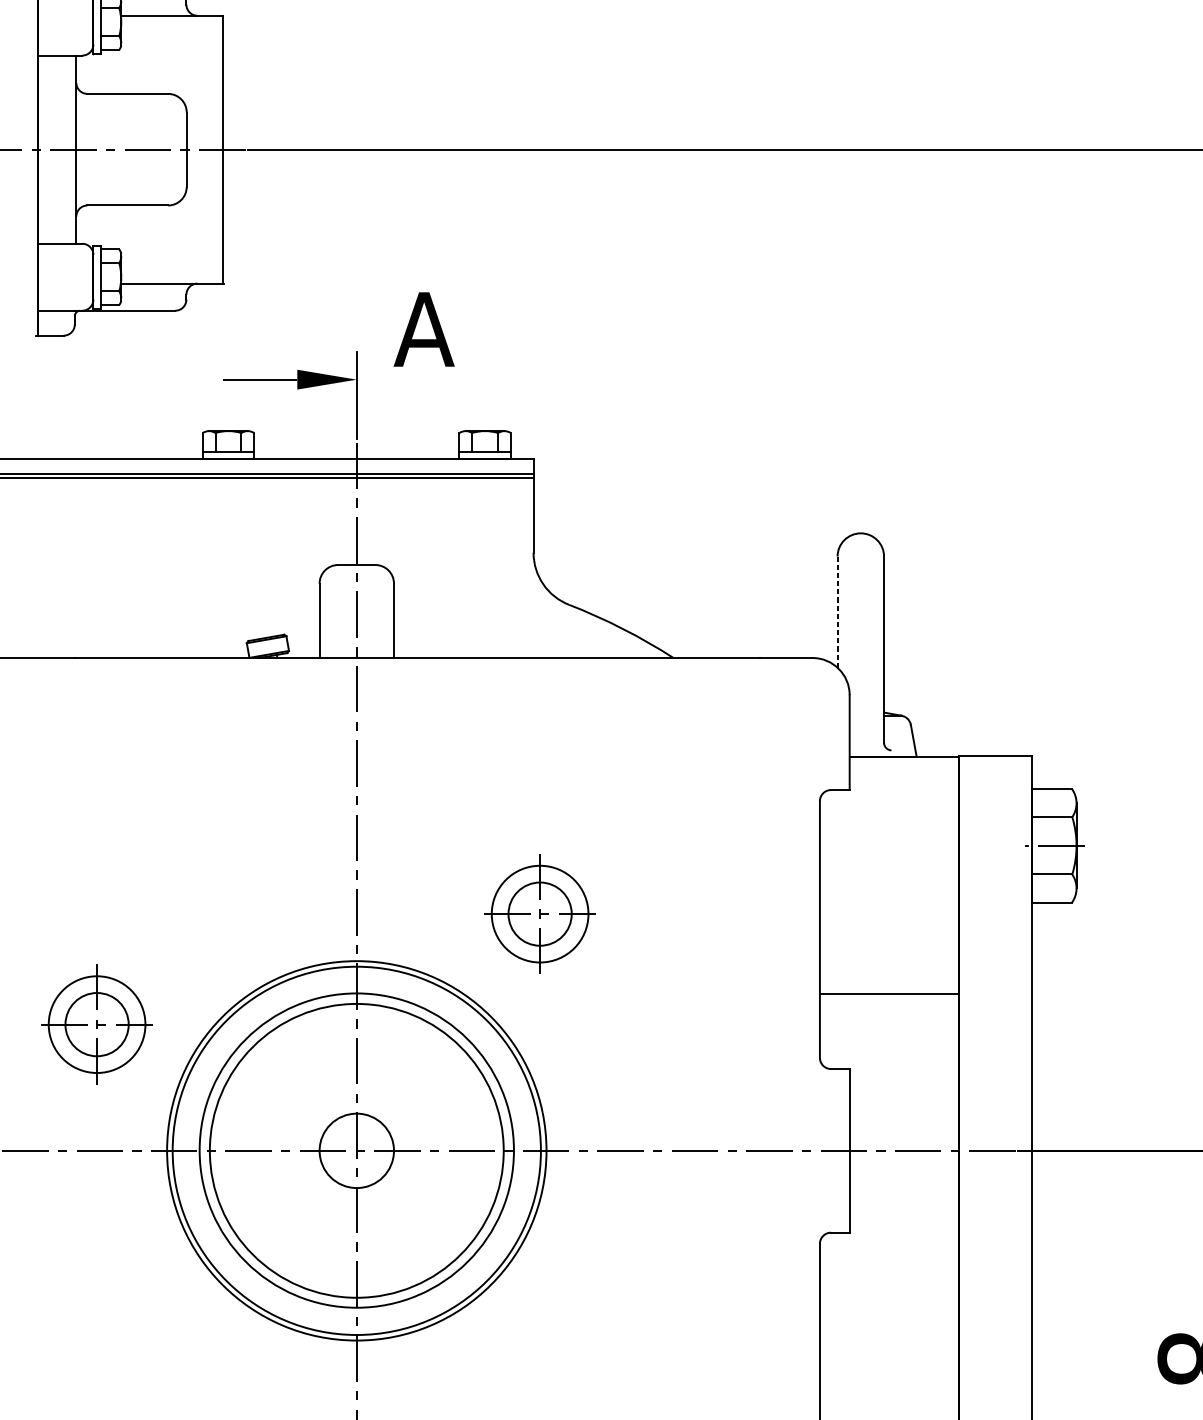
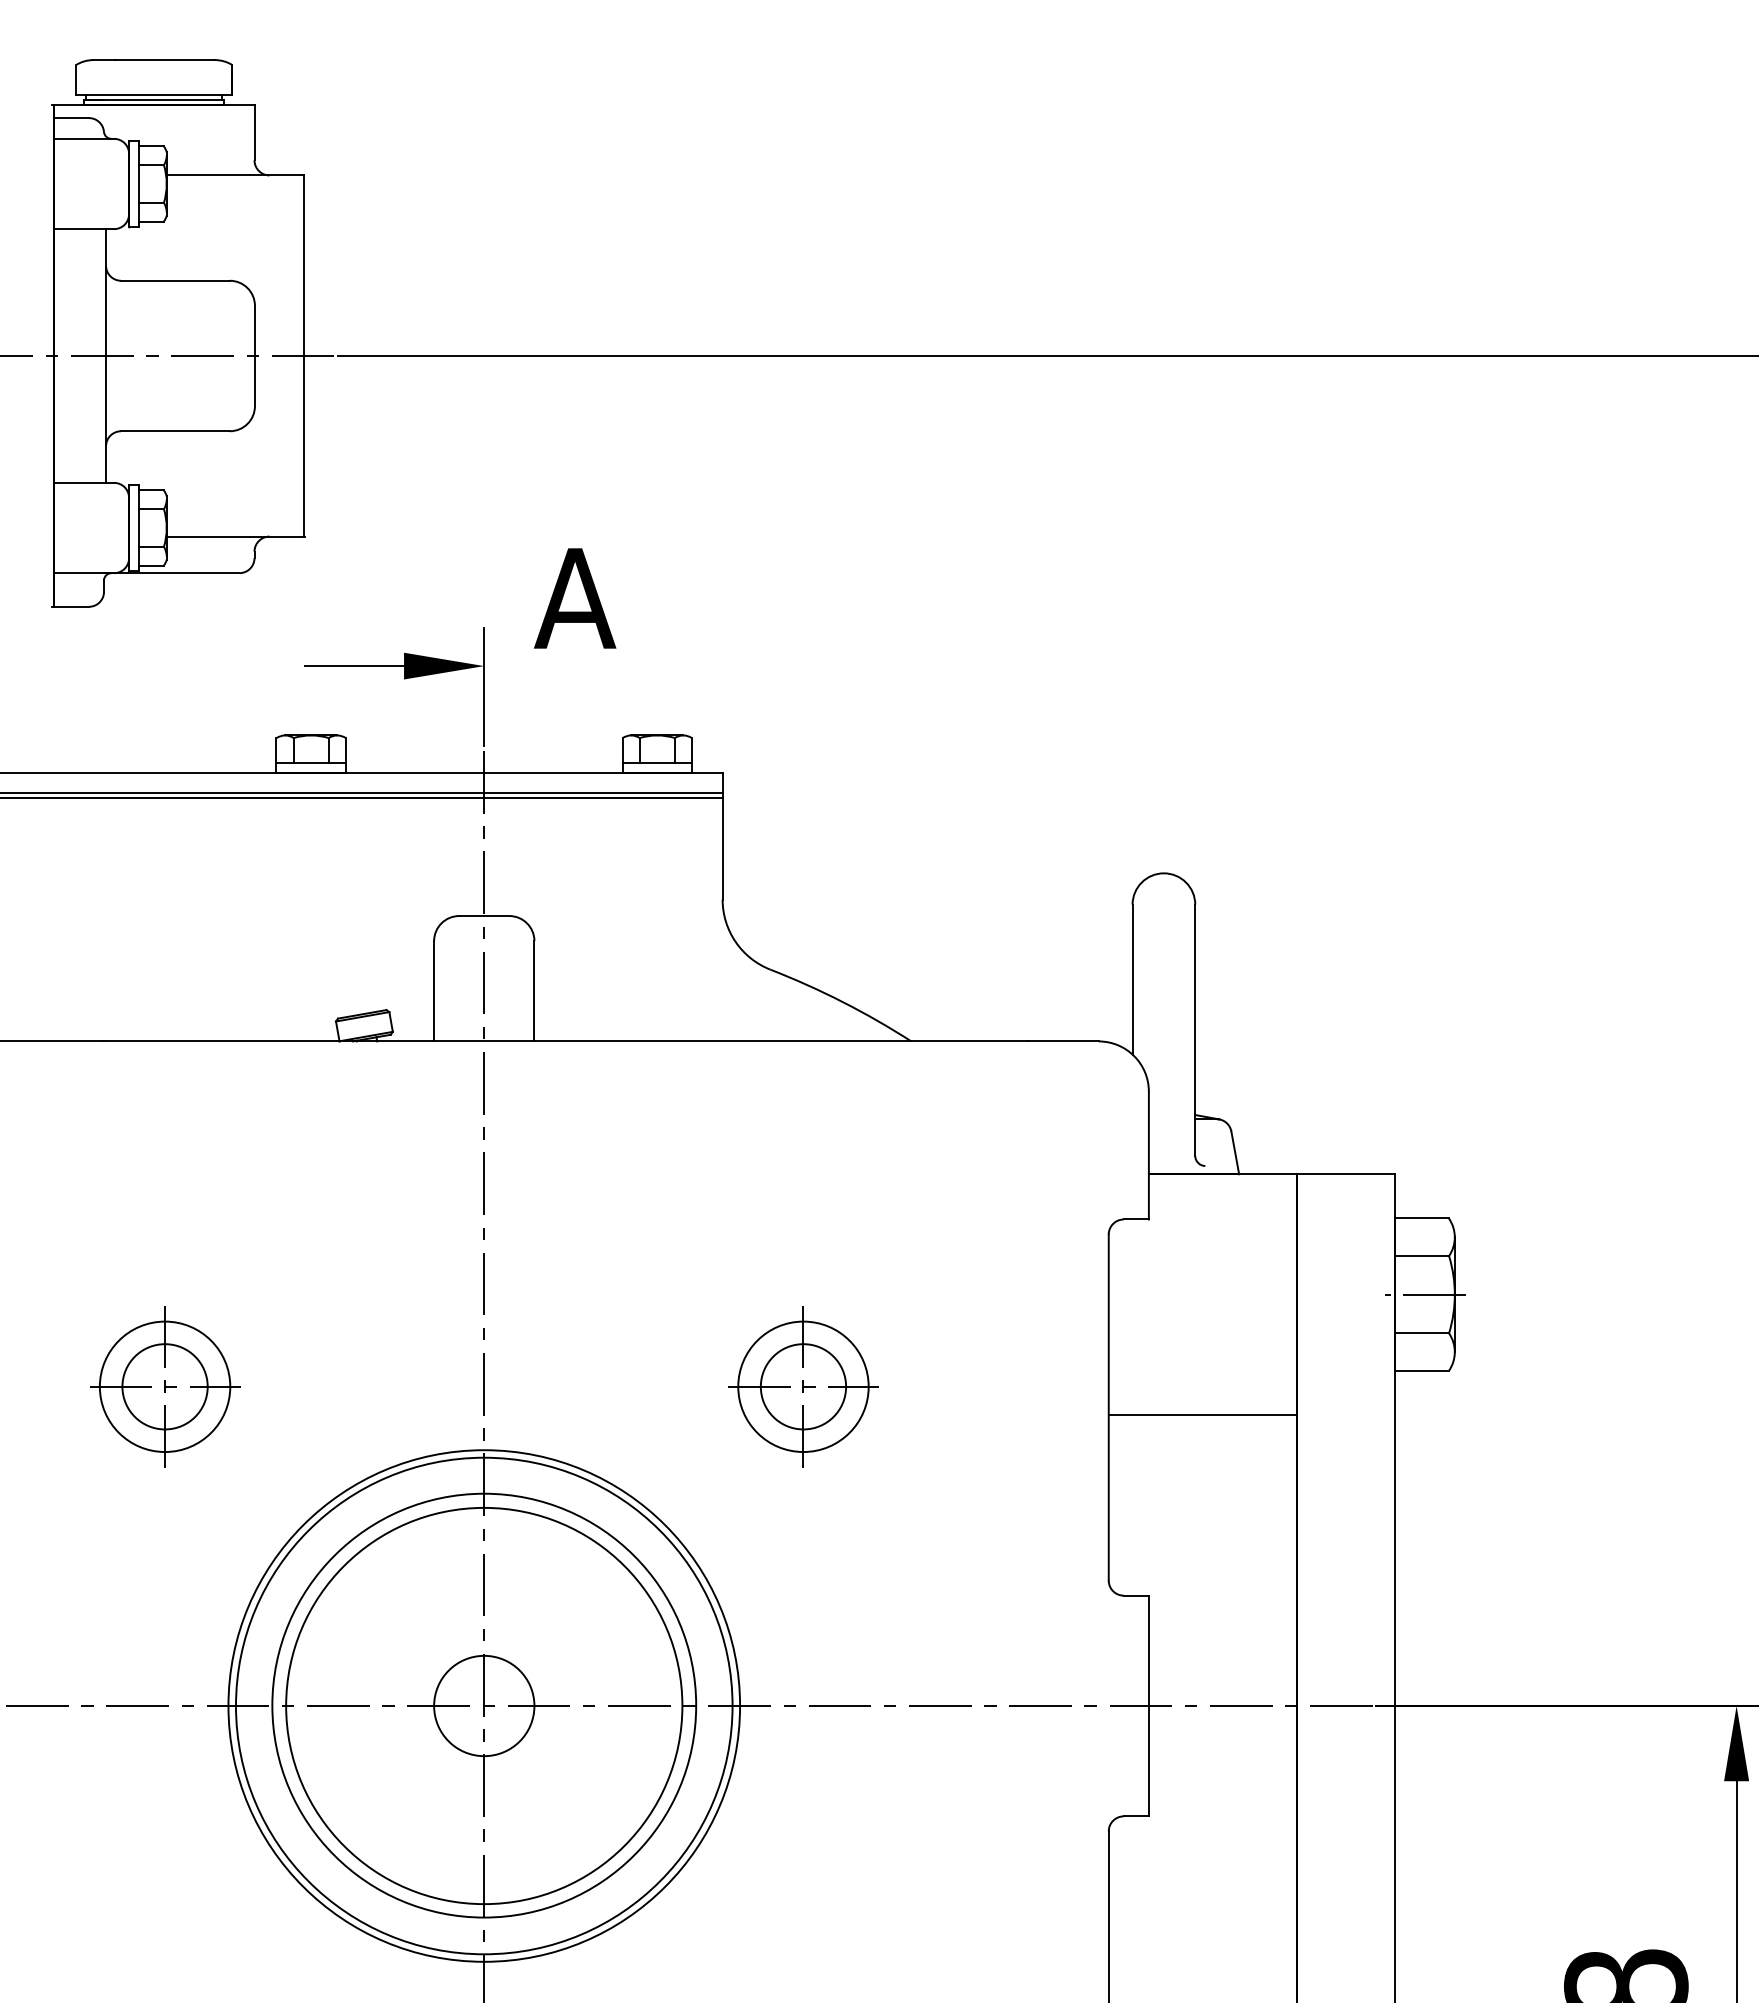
line: (837, 612) -> (1132, 979), dashed -> solid
part: (540, 913) -> (803, 1386), moved
line: (889, 994) -> (1202, 1415), moved
part: (97, 1024) -> (165, 1386), moved

